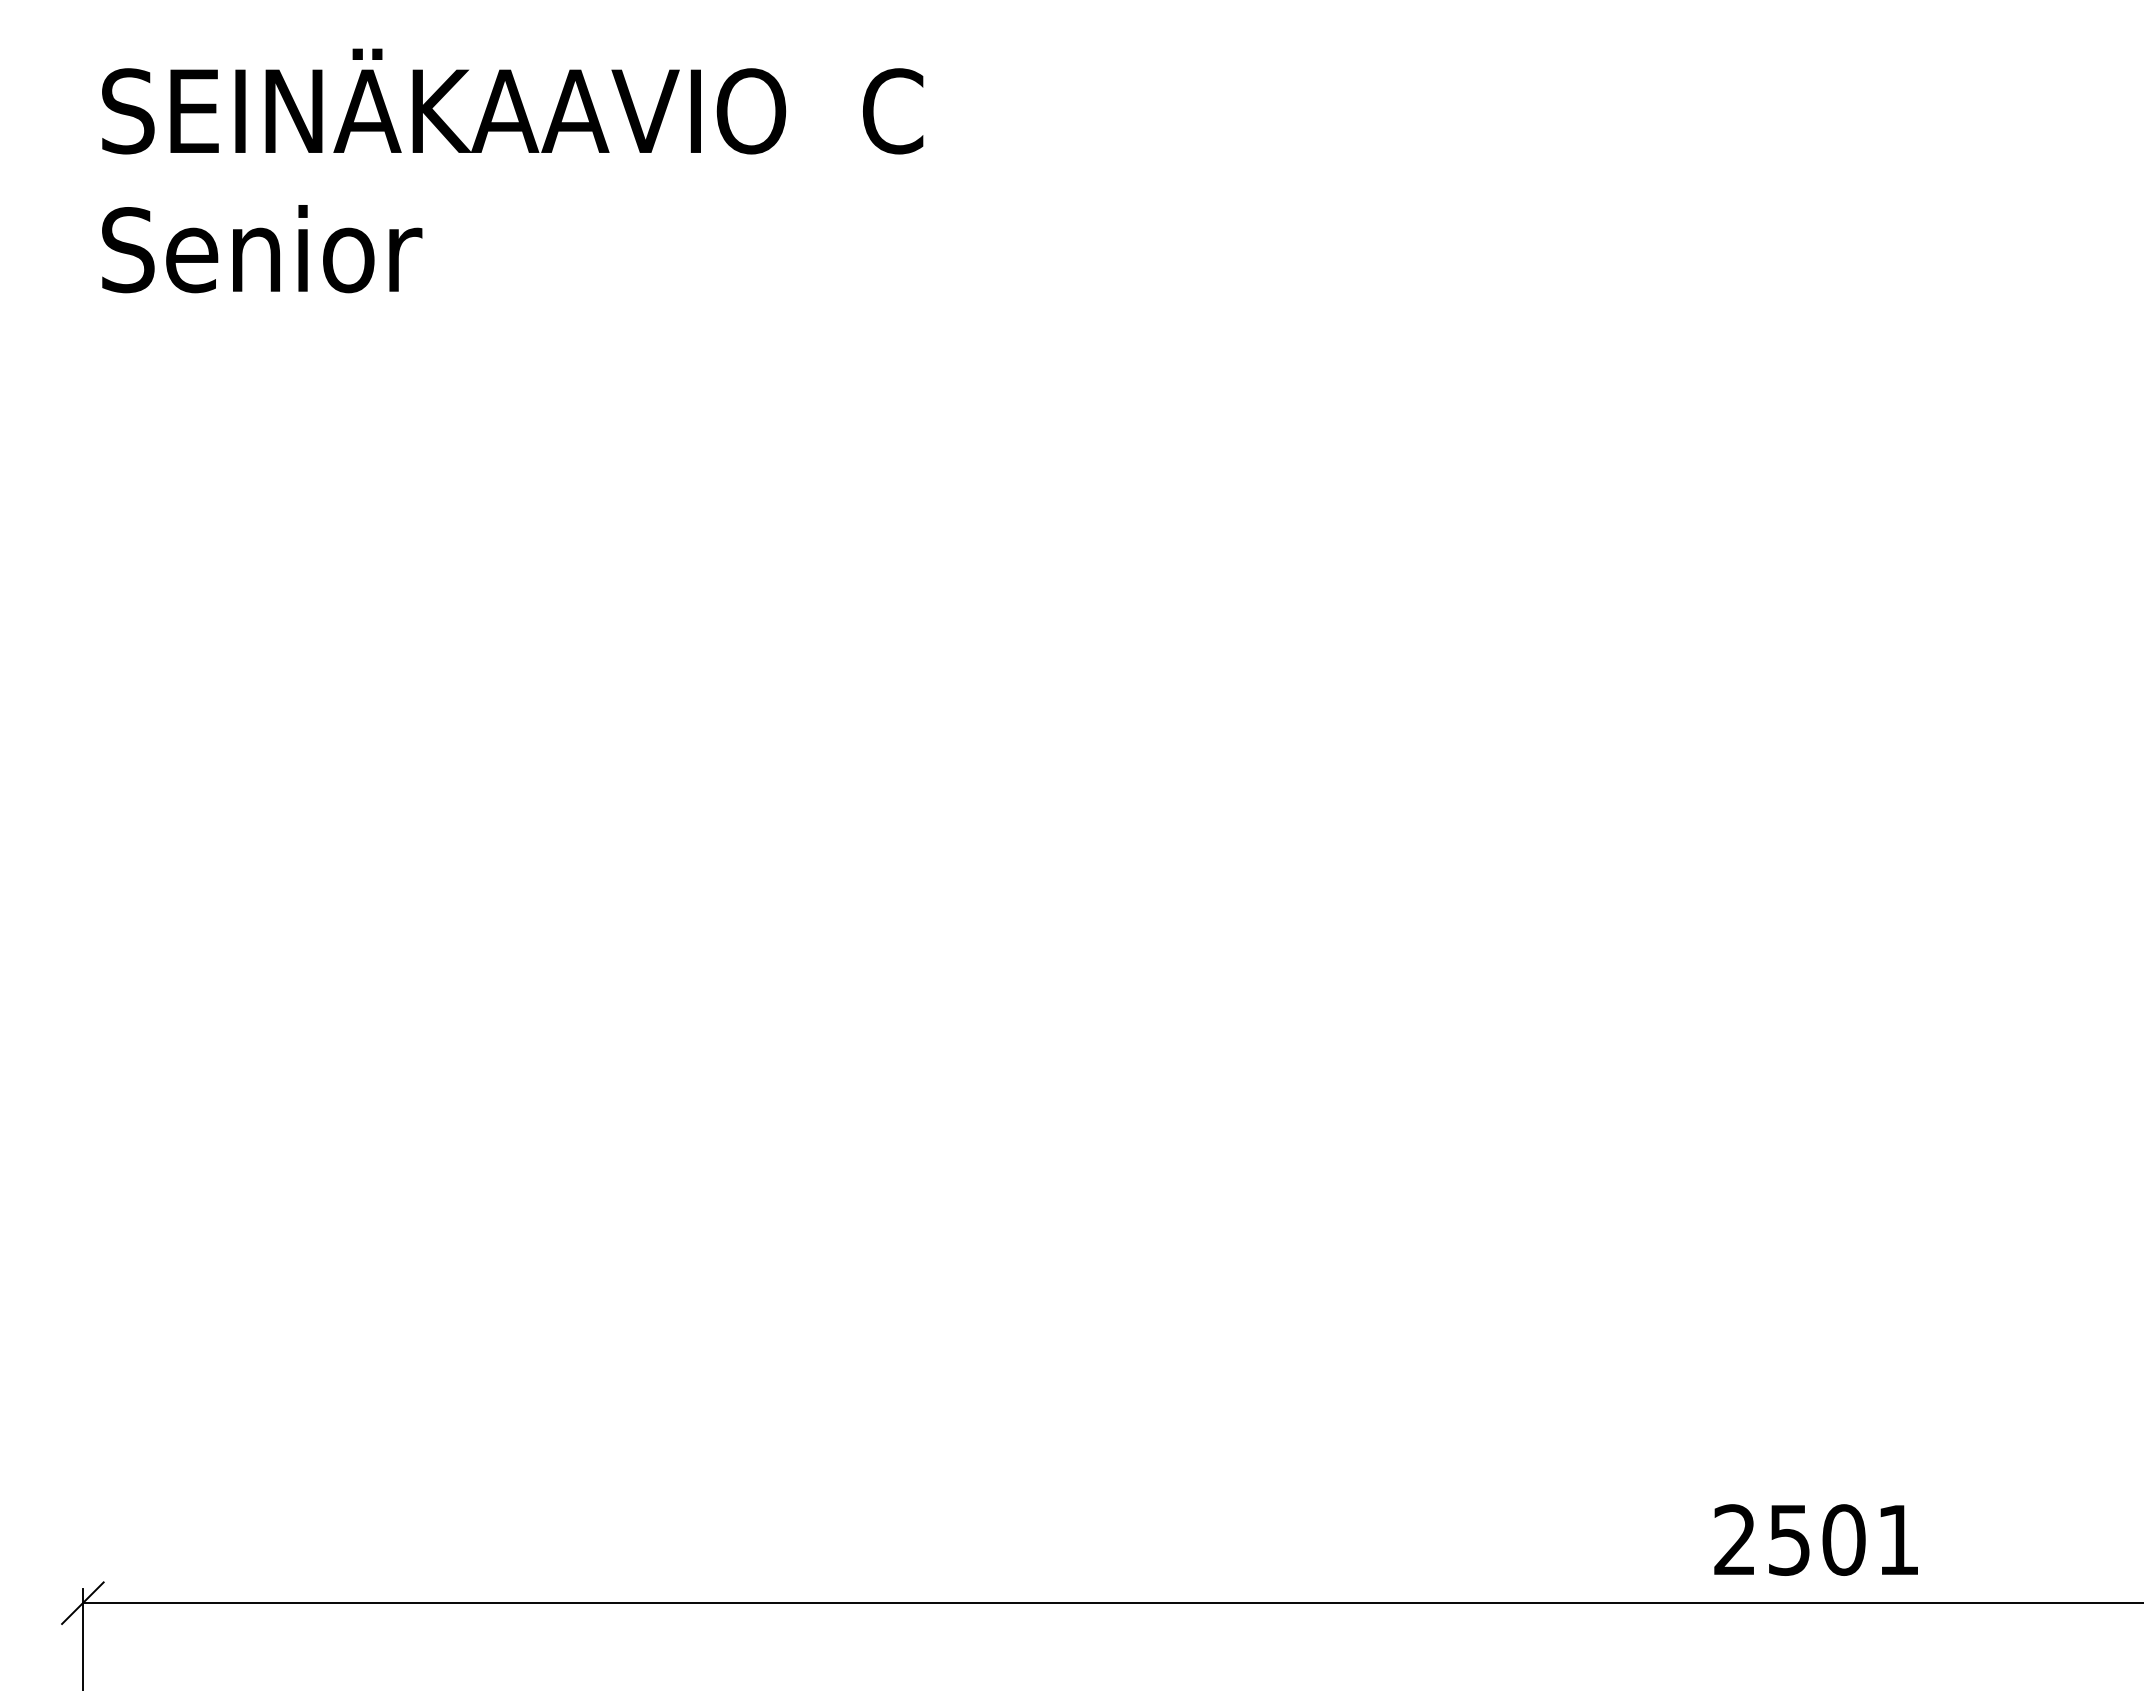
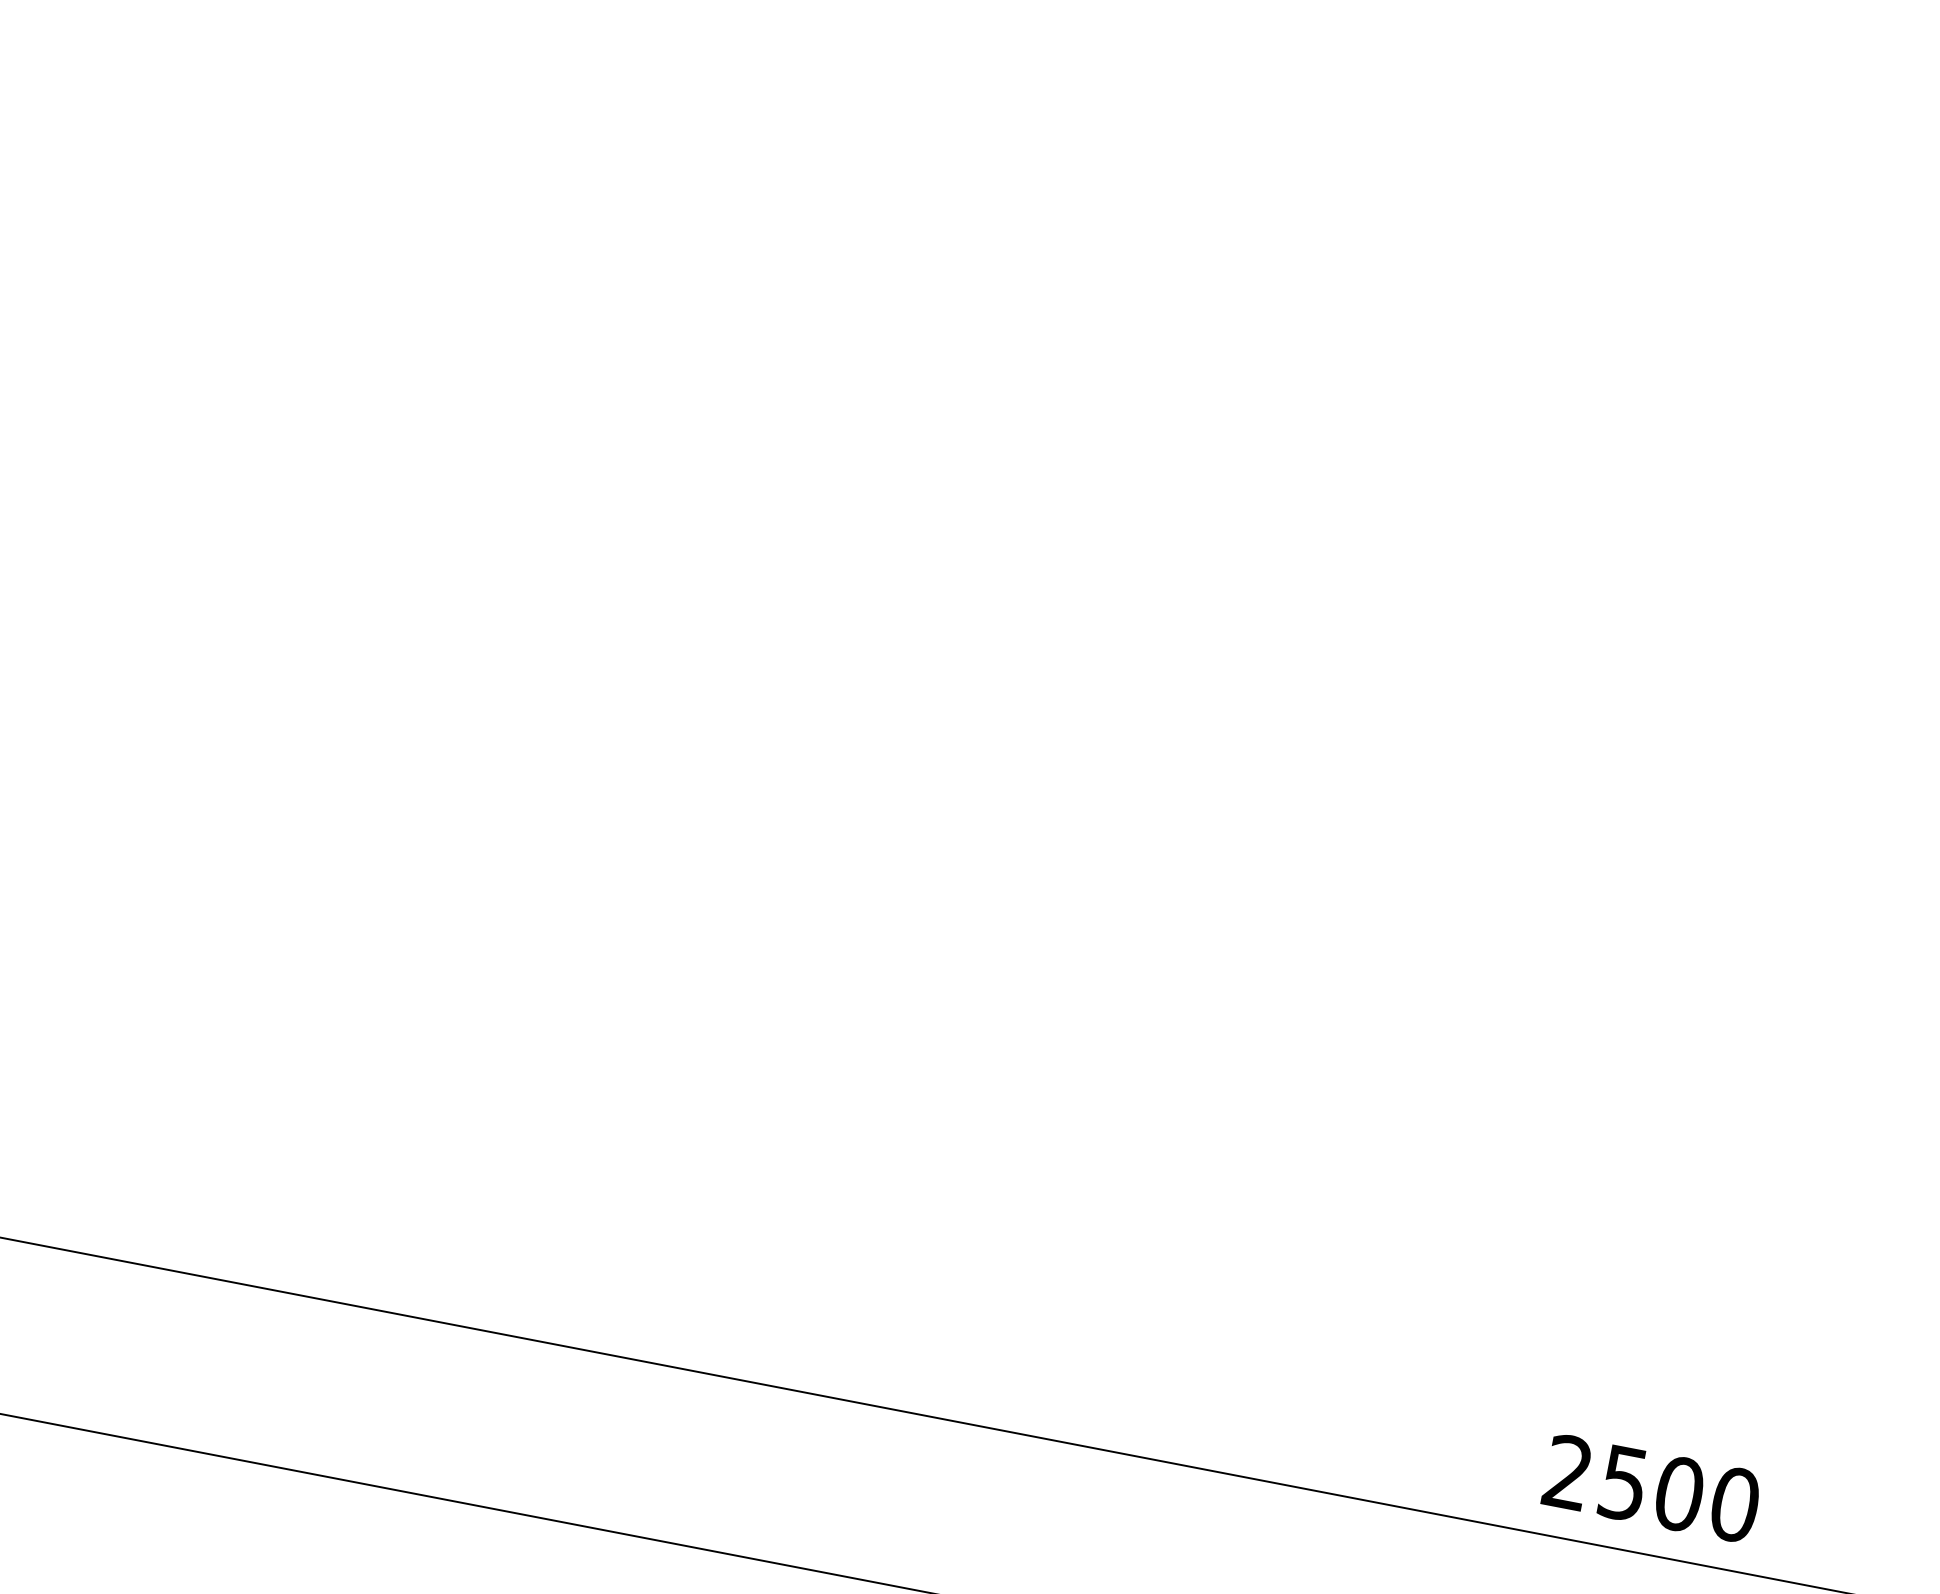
text: (1898, 1539) -> (1735, 1504), 2501 -> 2500

